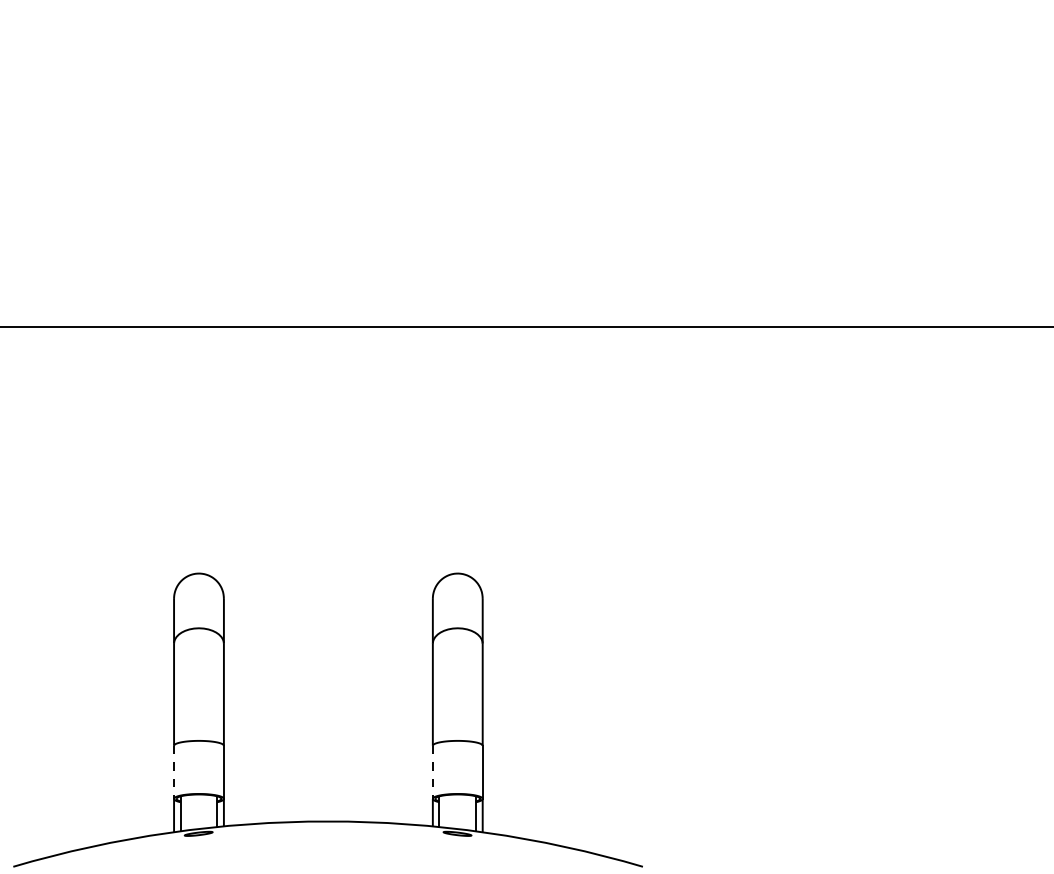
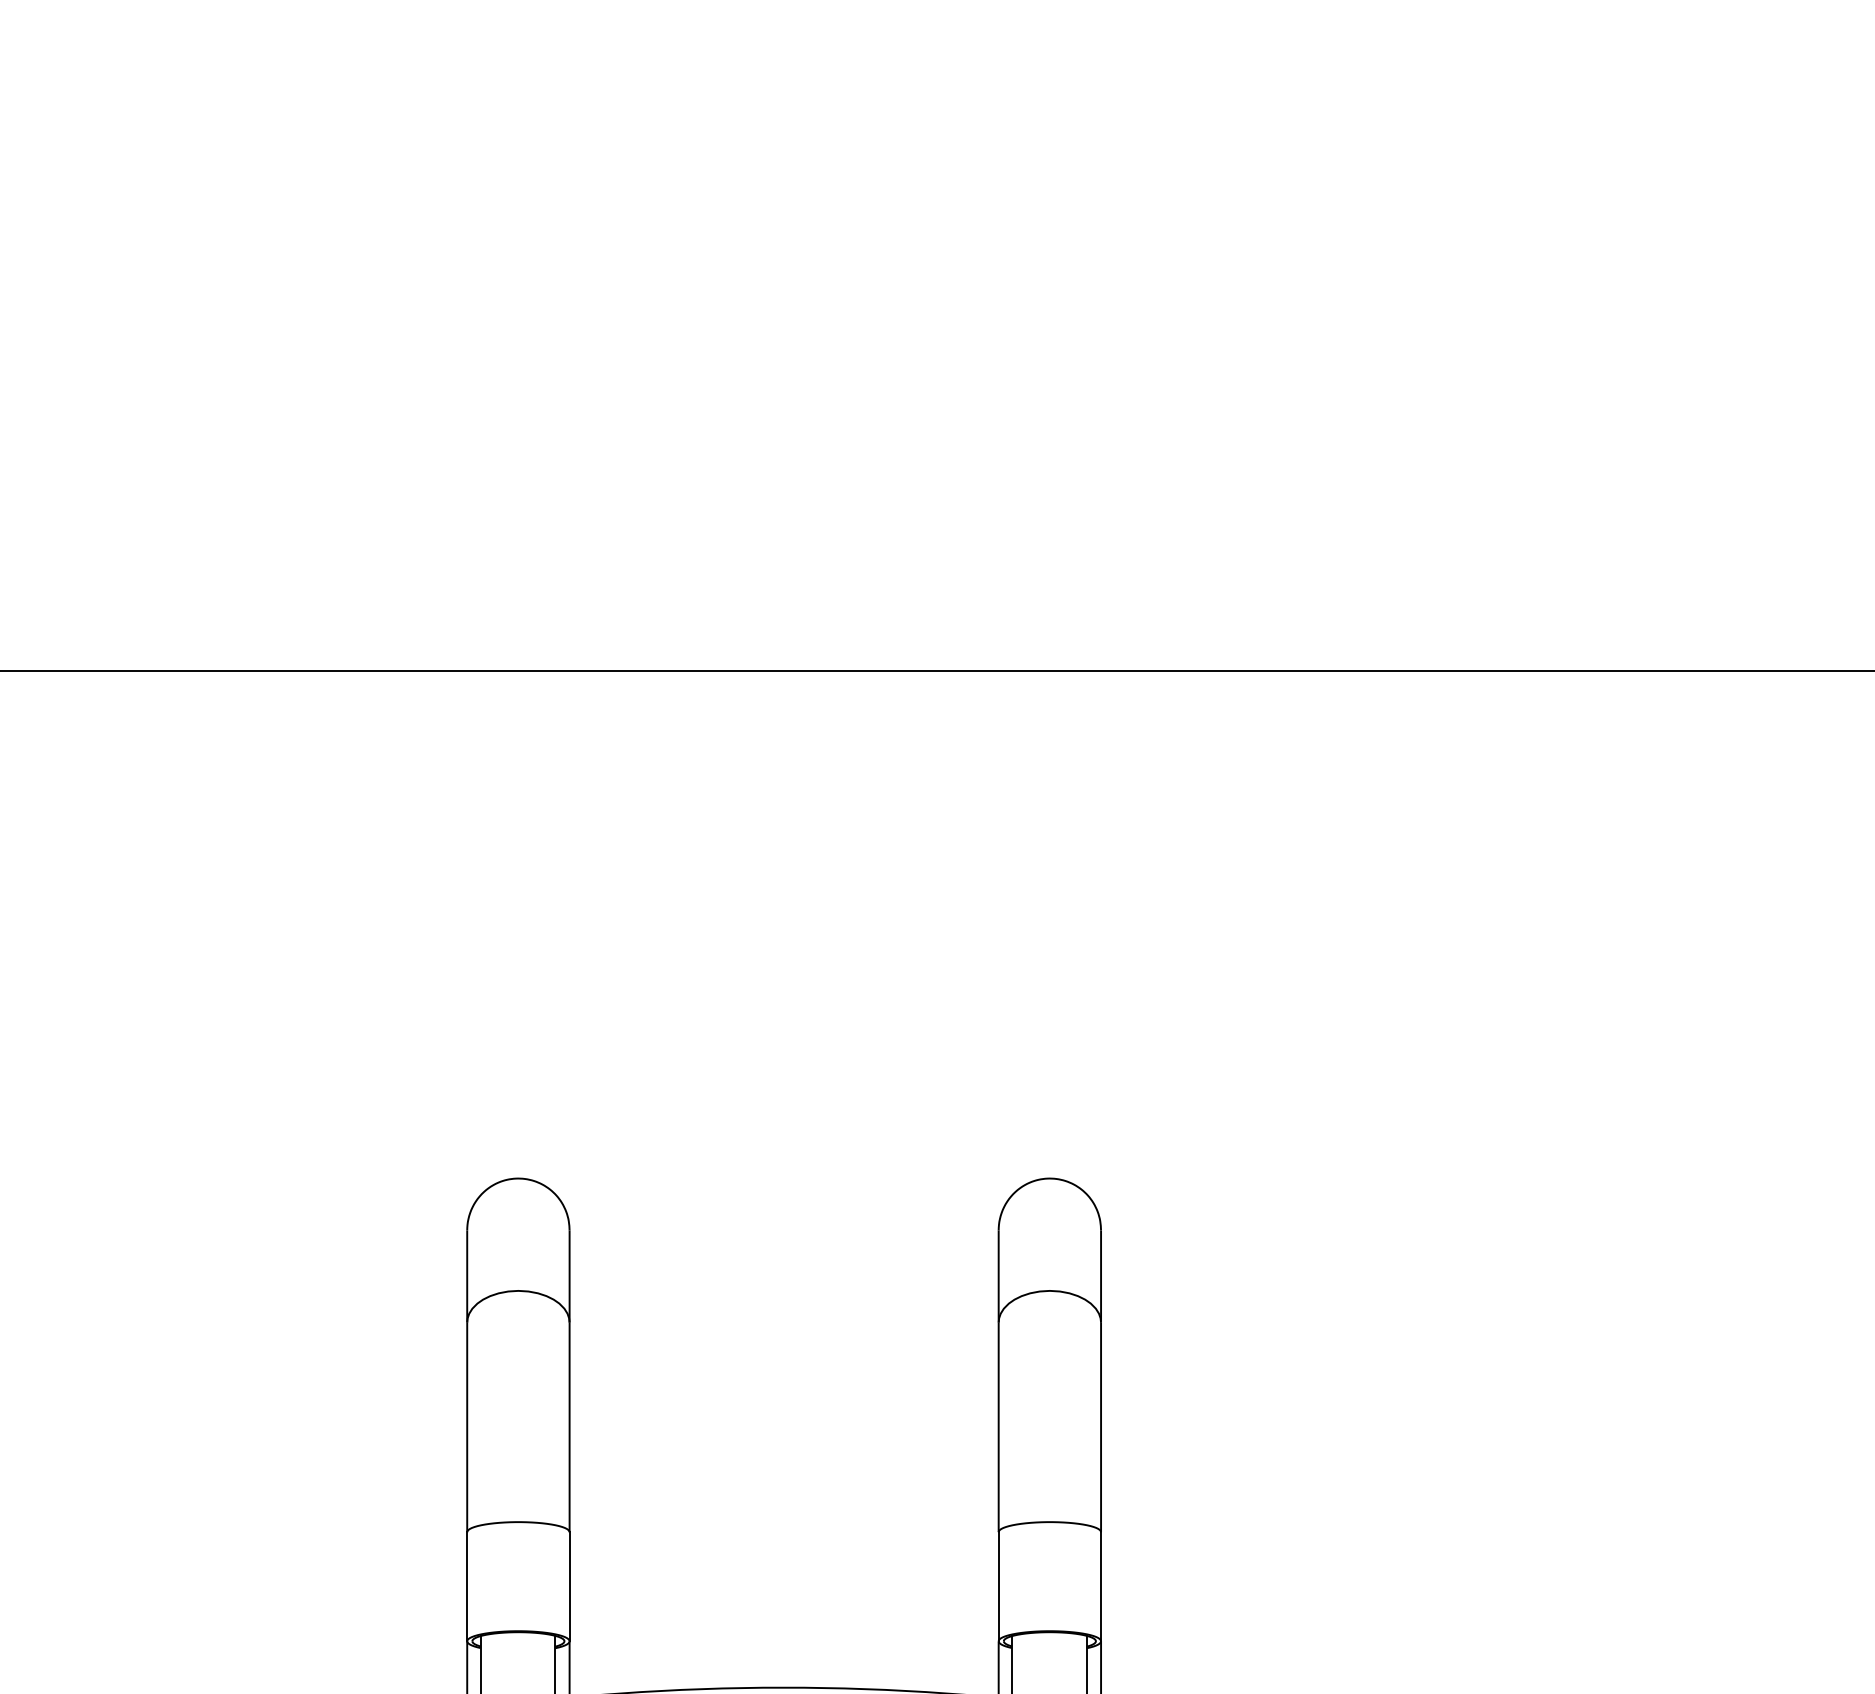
line: (174, 772) -> (468, 1587), dashed -> solid
line: (432, 772) -> (997, 1587), dashed -> solid

